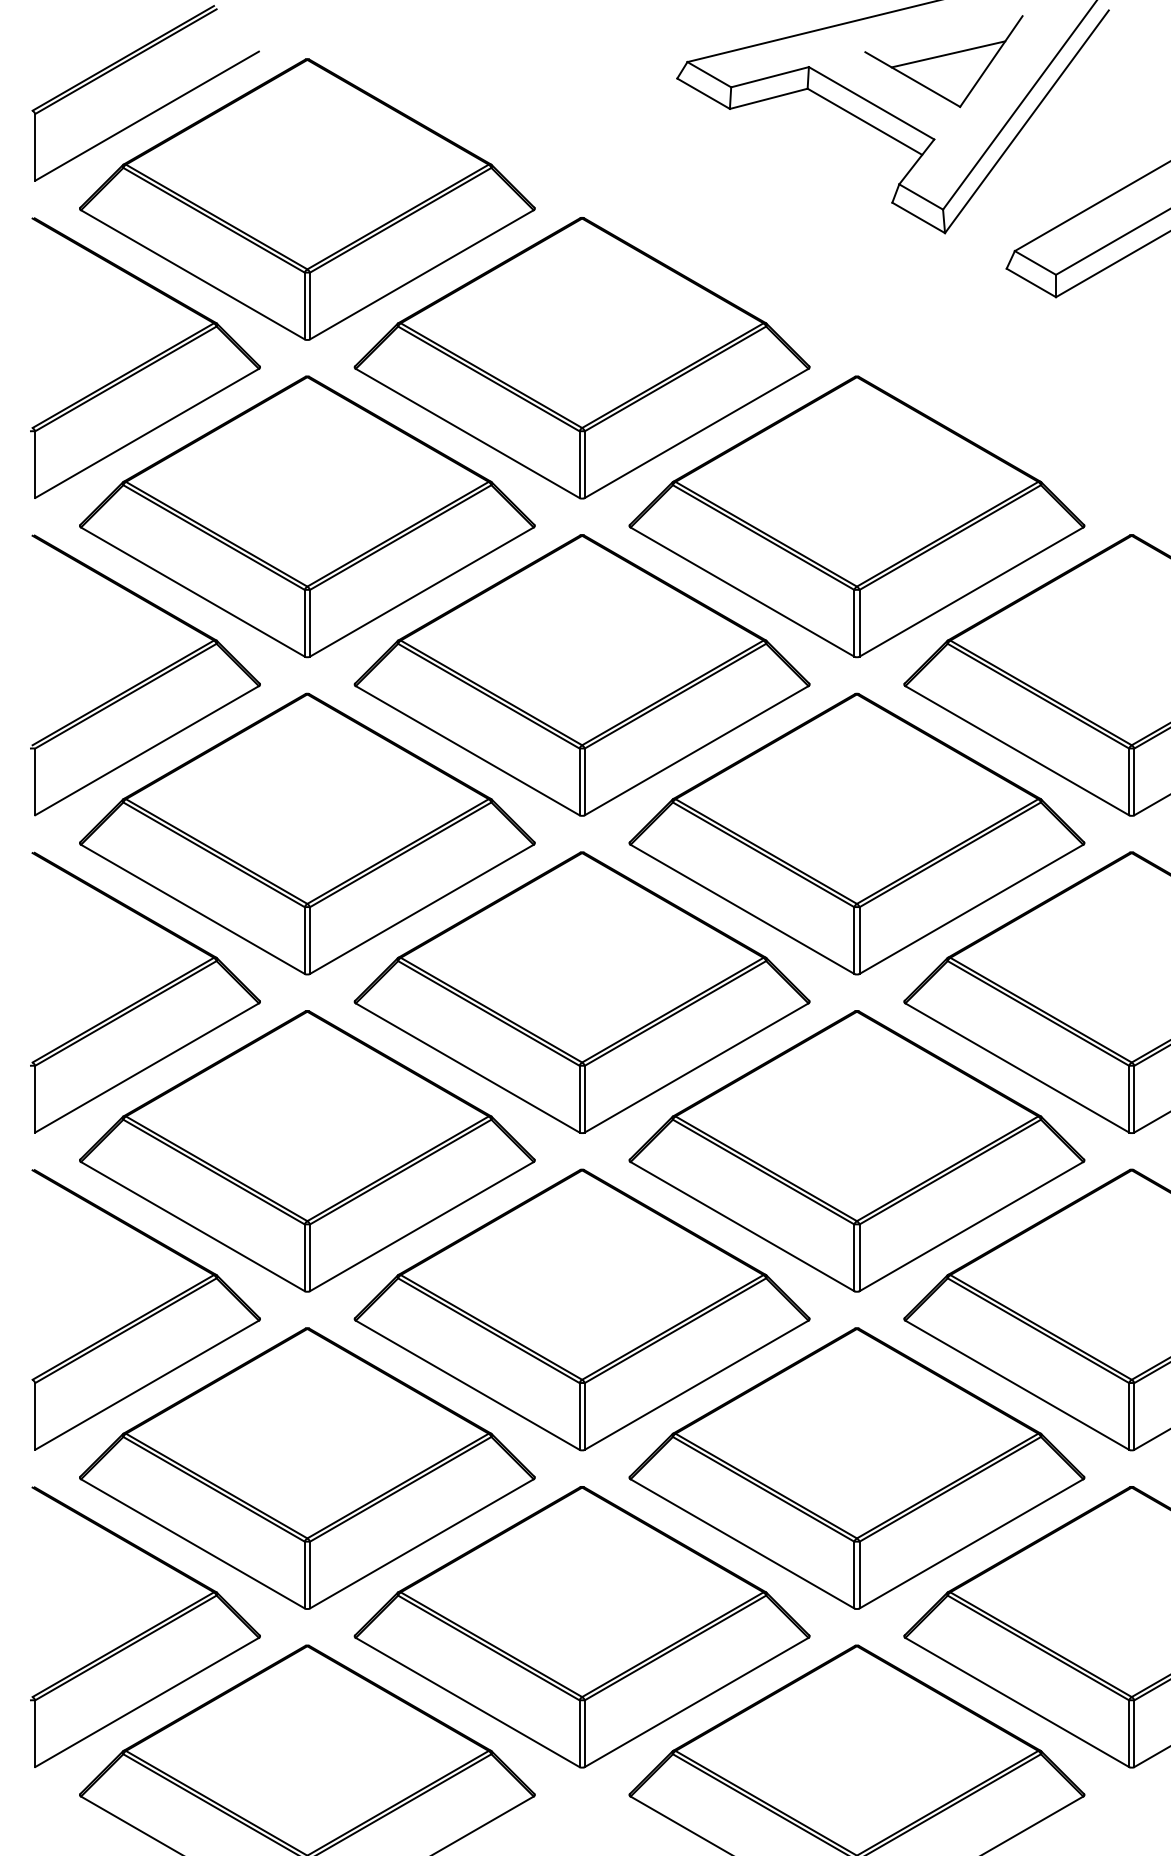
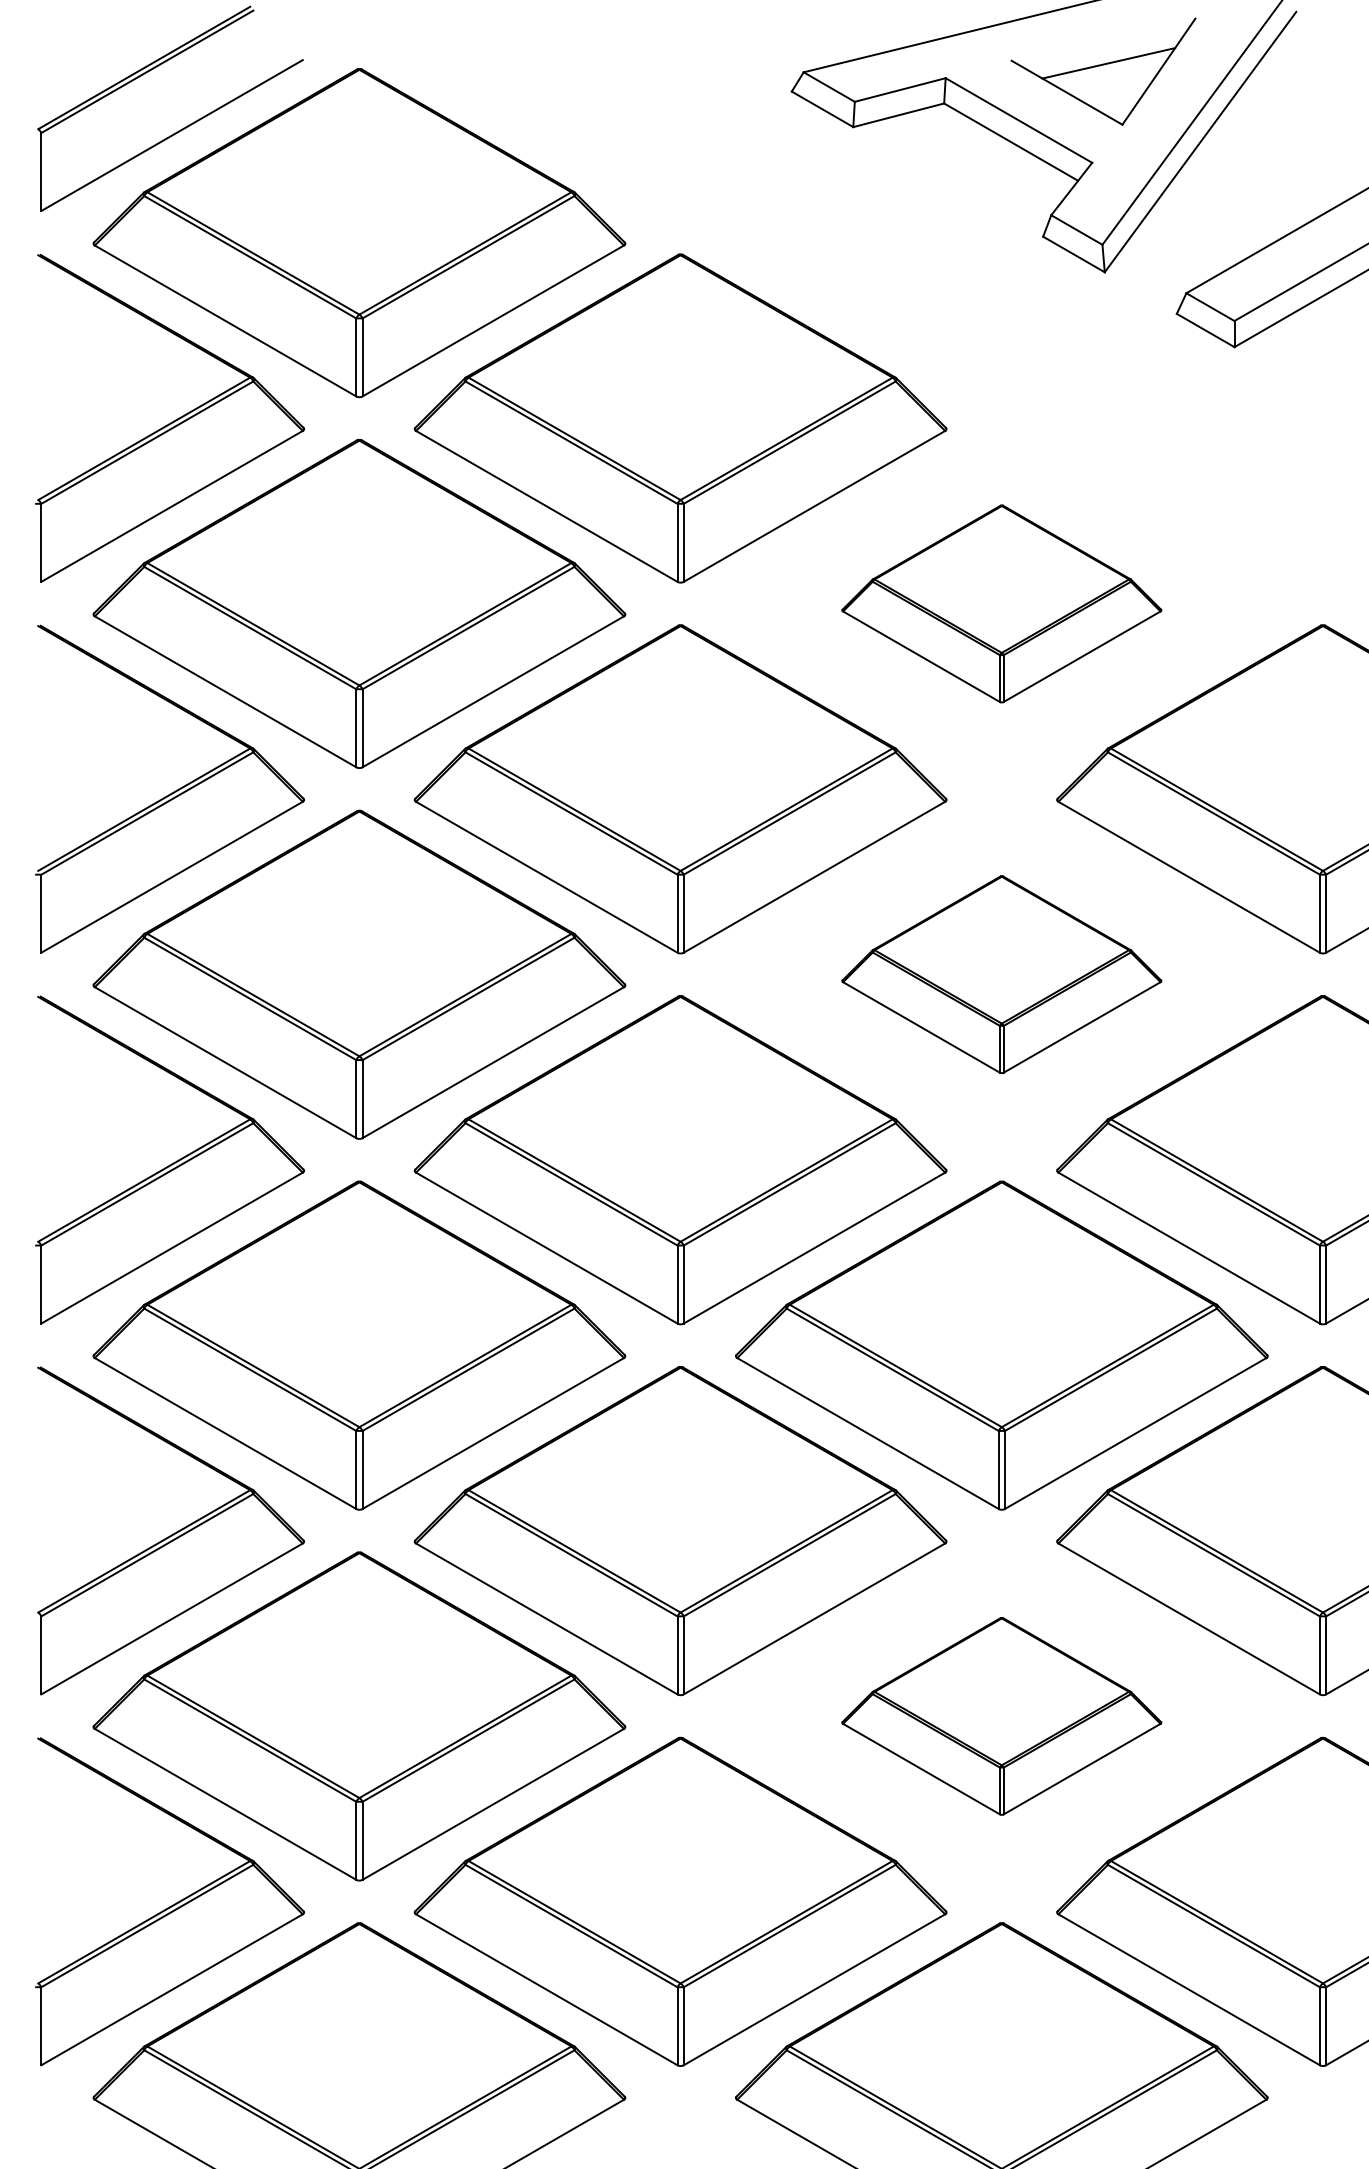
part: (856, 516) -> (1001, 603), size x0.6
part: (856, 833) -> (1001, 974), size x0.6
part: (856, 1468) -> (1001, 1716), size x0.6

